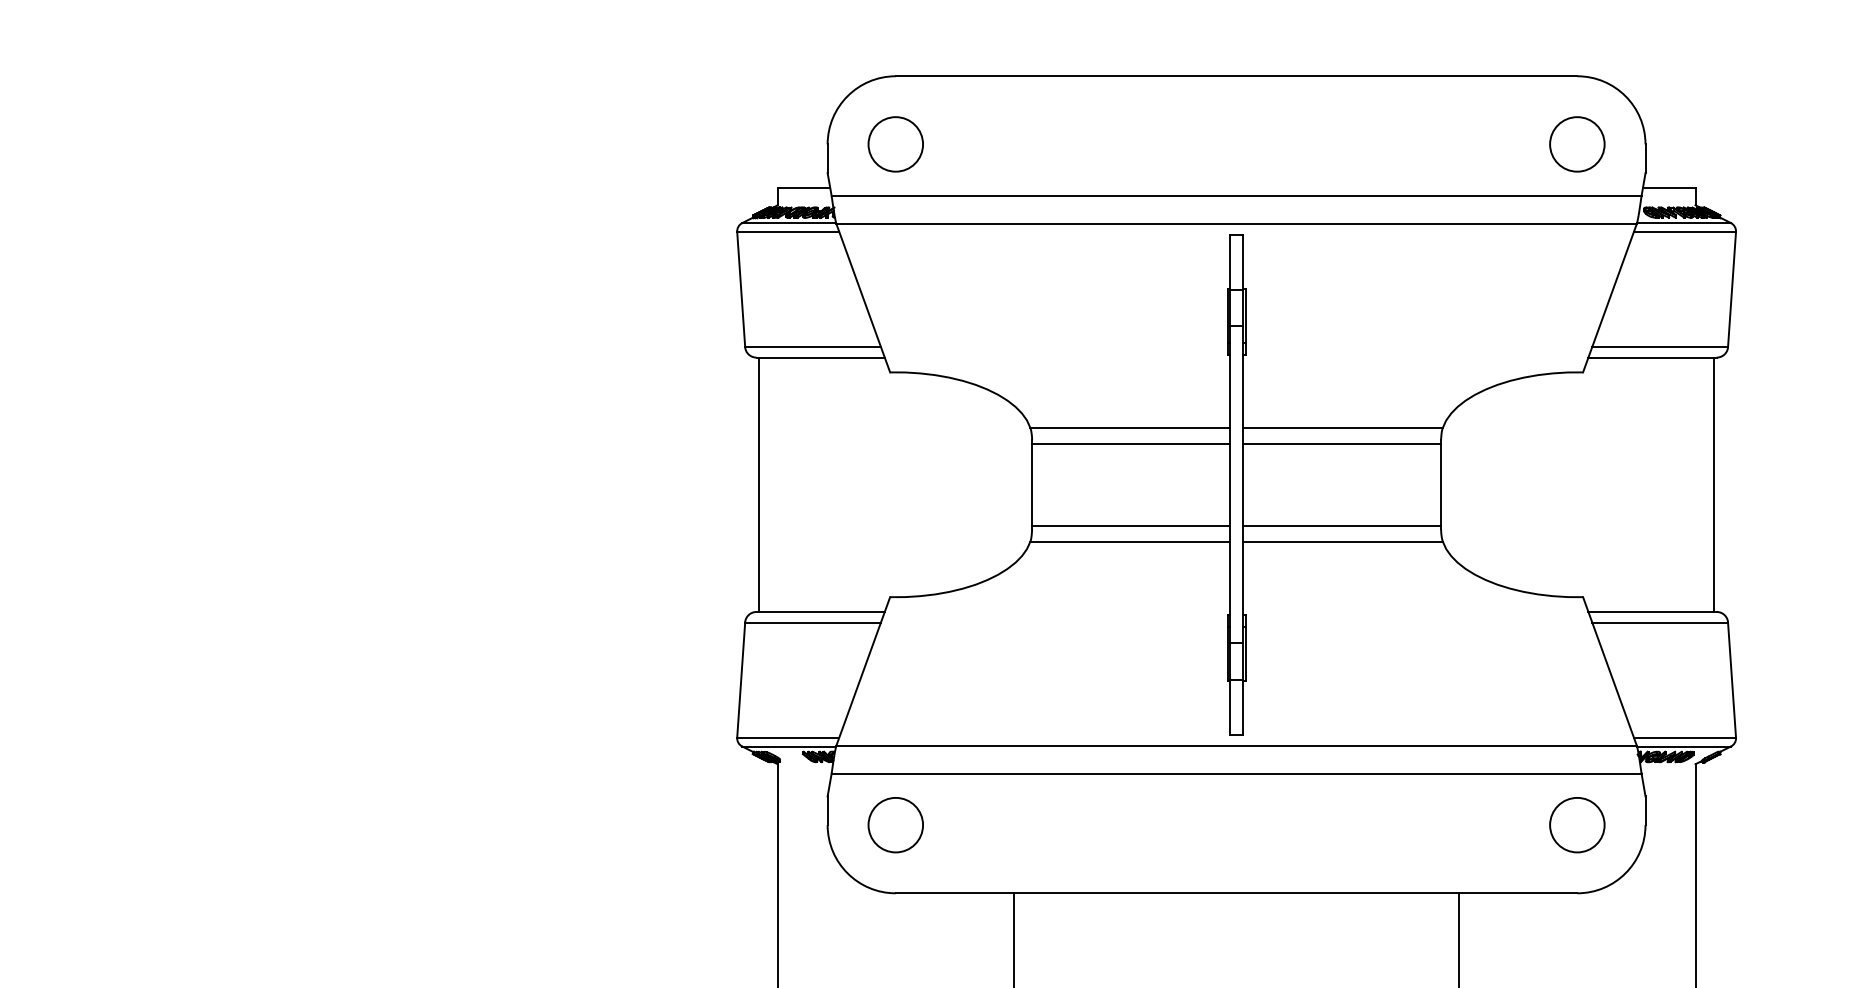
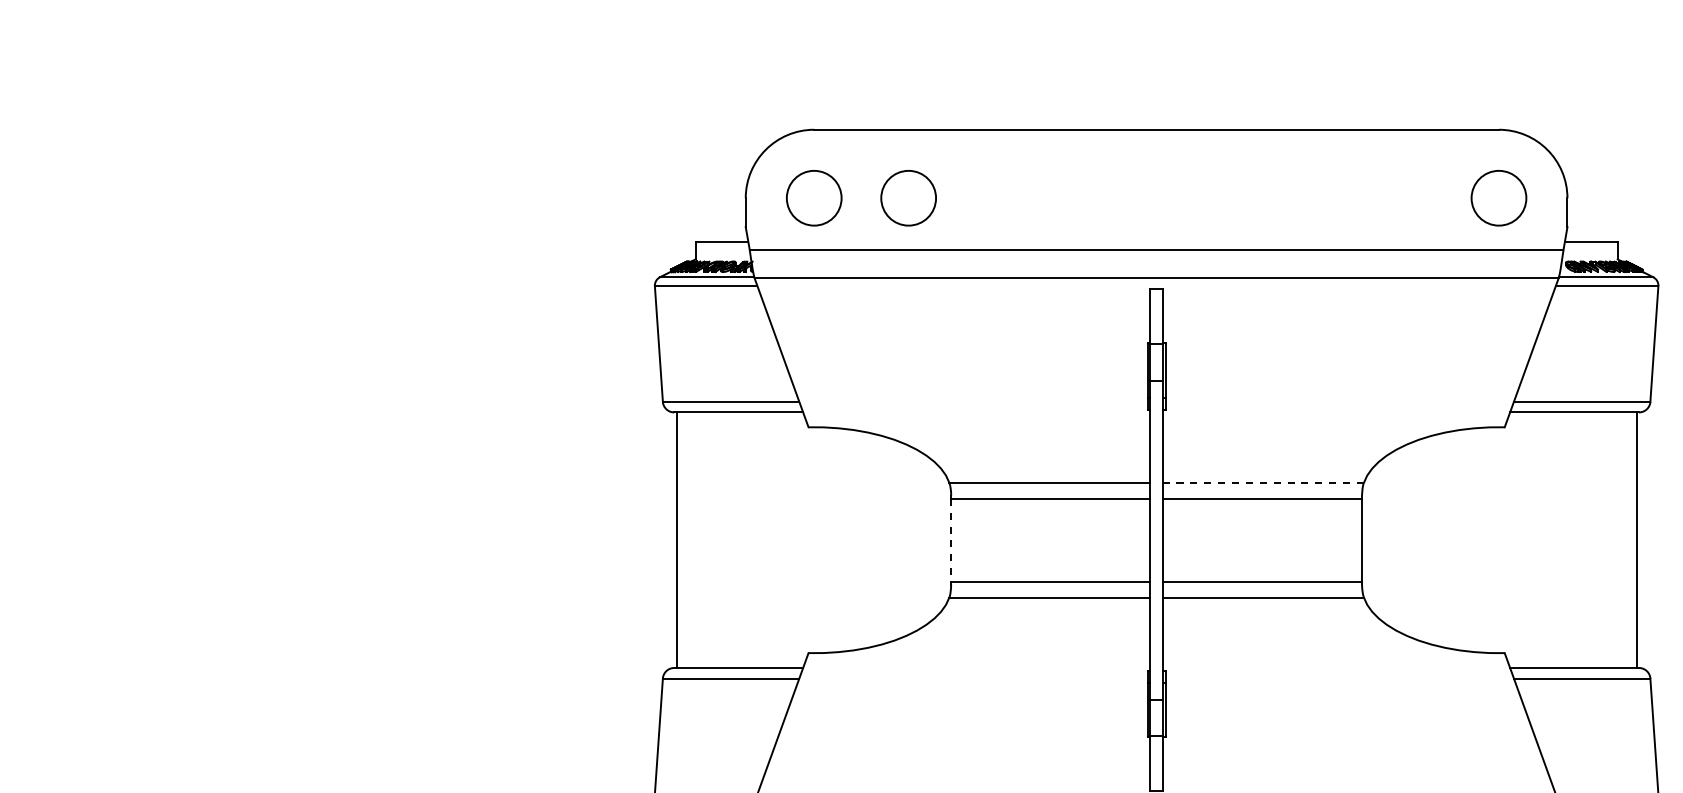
circle: (989, 144) -> (908, 198), added
line: (1343, 427) -> (1264, 482), solid -> dashed
line: (1032, 485) -> (951, 540), solid -> dashed

